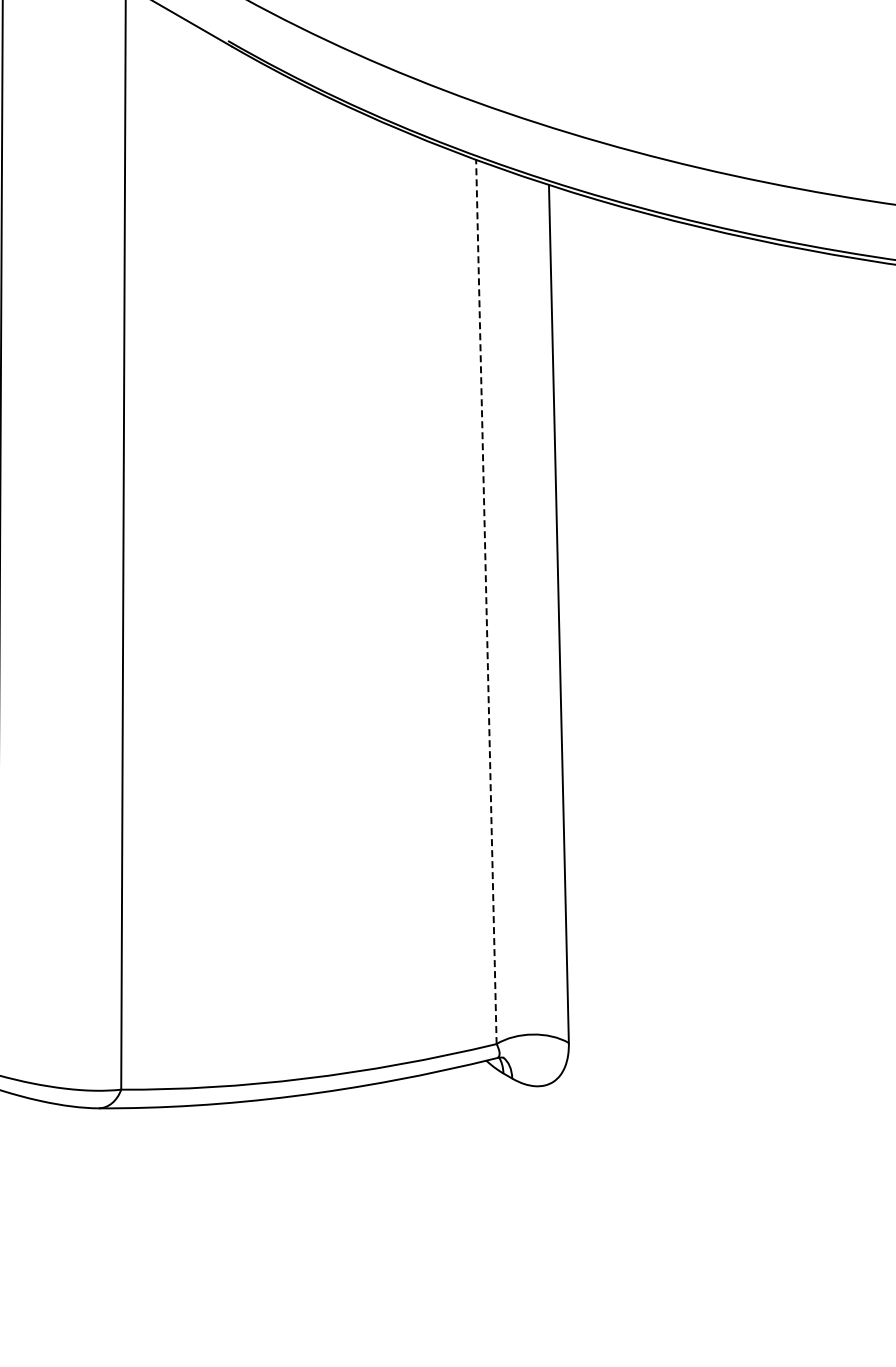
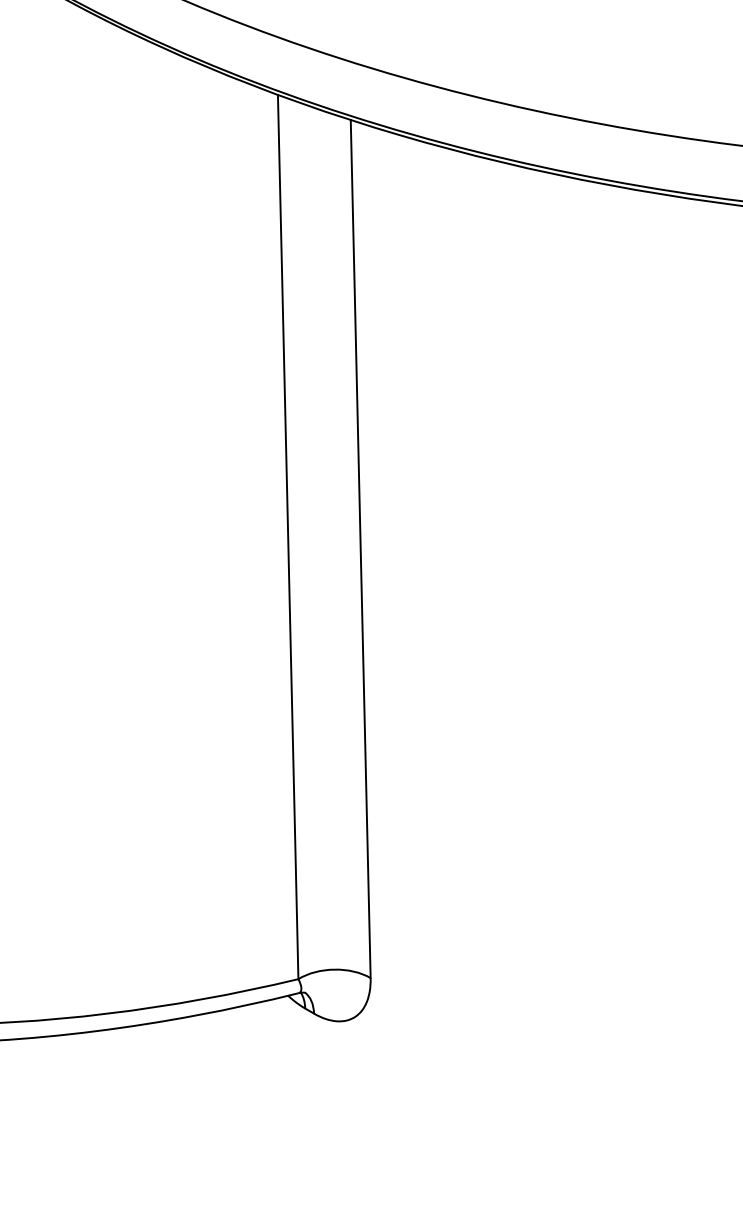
line: (486, 601) -> (288, 536), dashed -> solid

